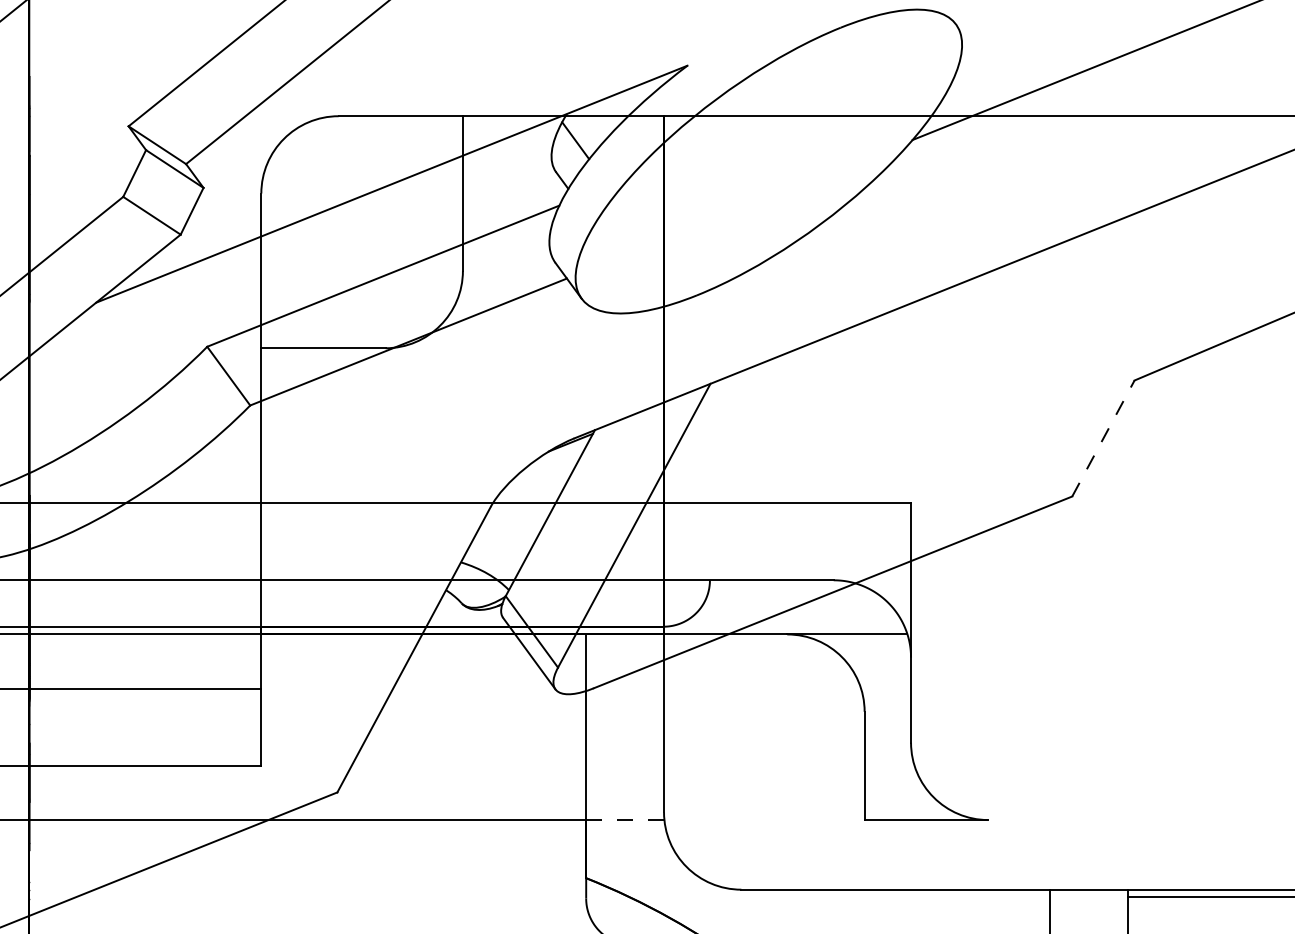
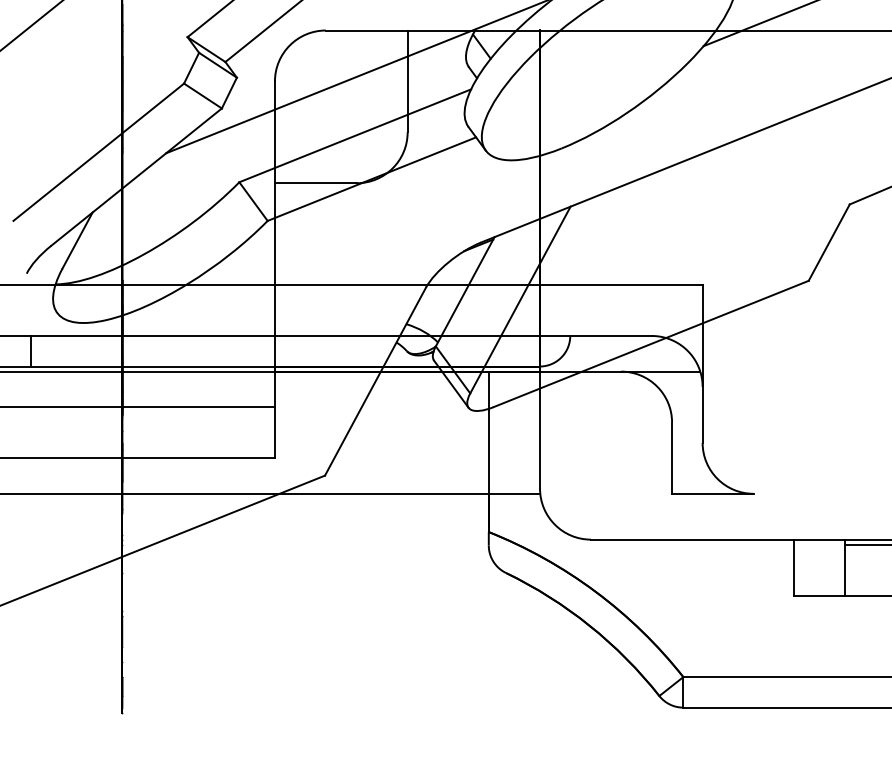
line: (1103, 438) -> (829, 242), dashed -> solid
line: (625, 819) -> (514, 493), dashed -> solid

